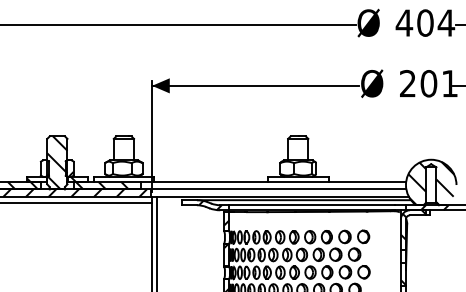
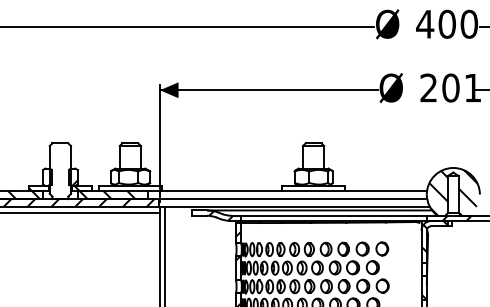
text: (446, 22) -> (469, 23), 404 -> 400
hatch: (57, 162) -> (60, 170), removed

